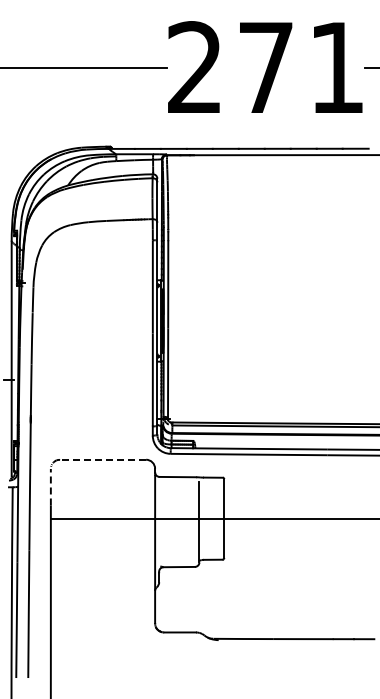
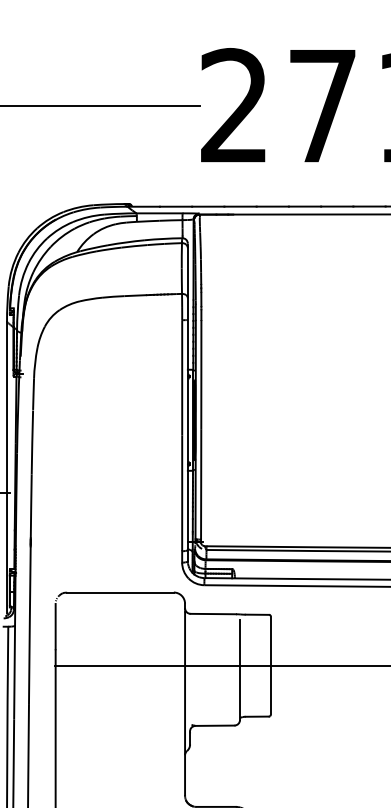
line: (103, 459) -> (120, 592), dashed -> solid
line: (50, 486) -> (55, 625), dashed -> solid

